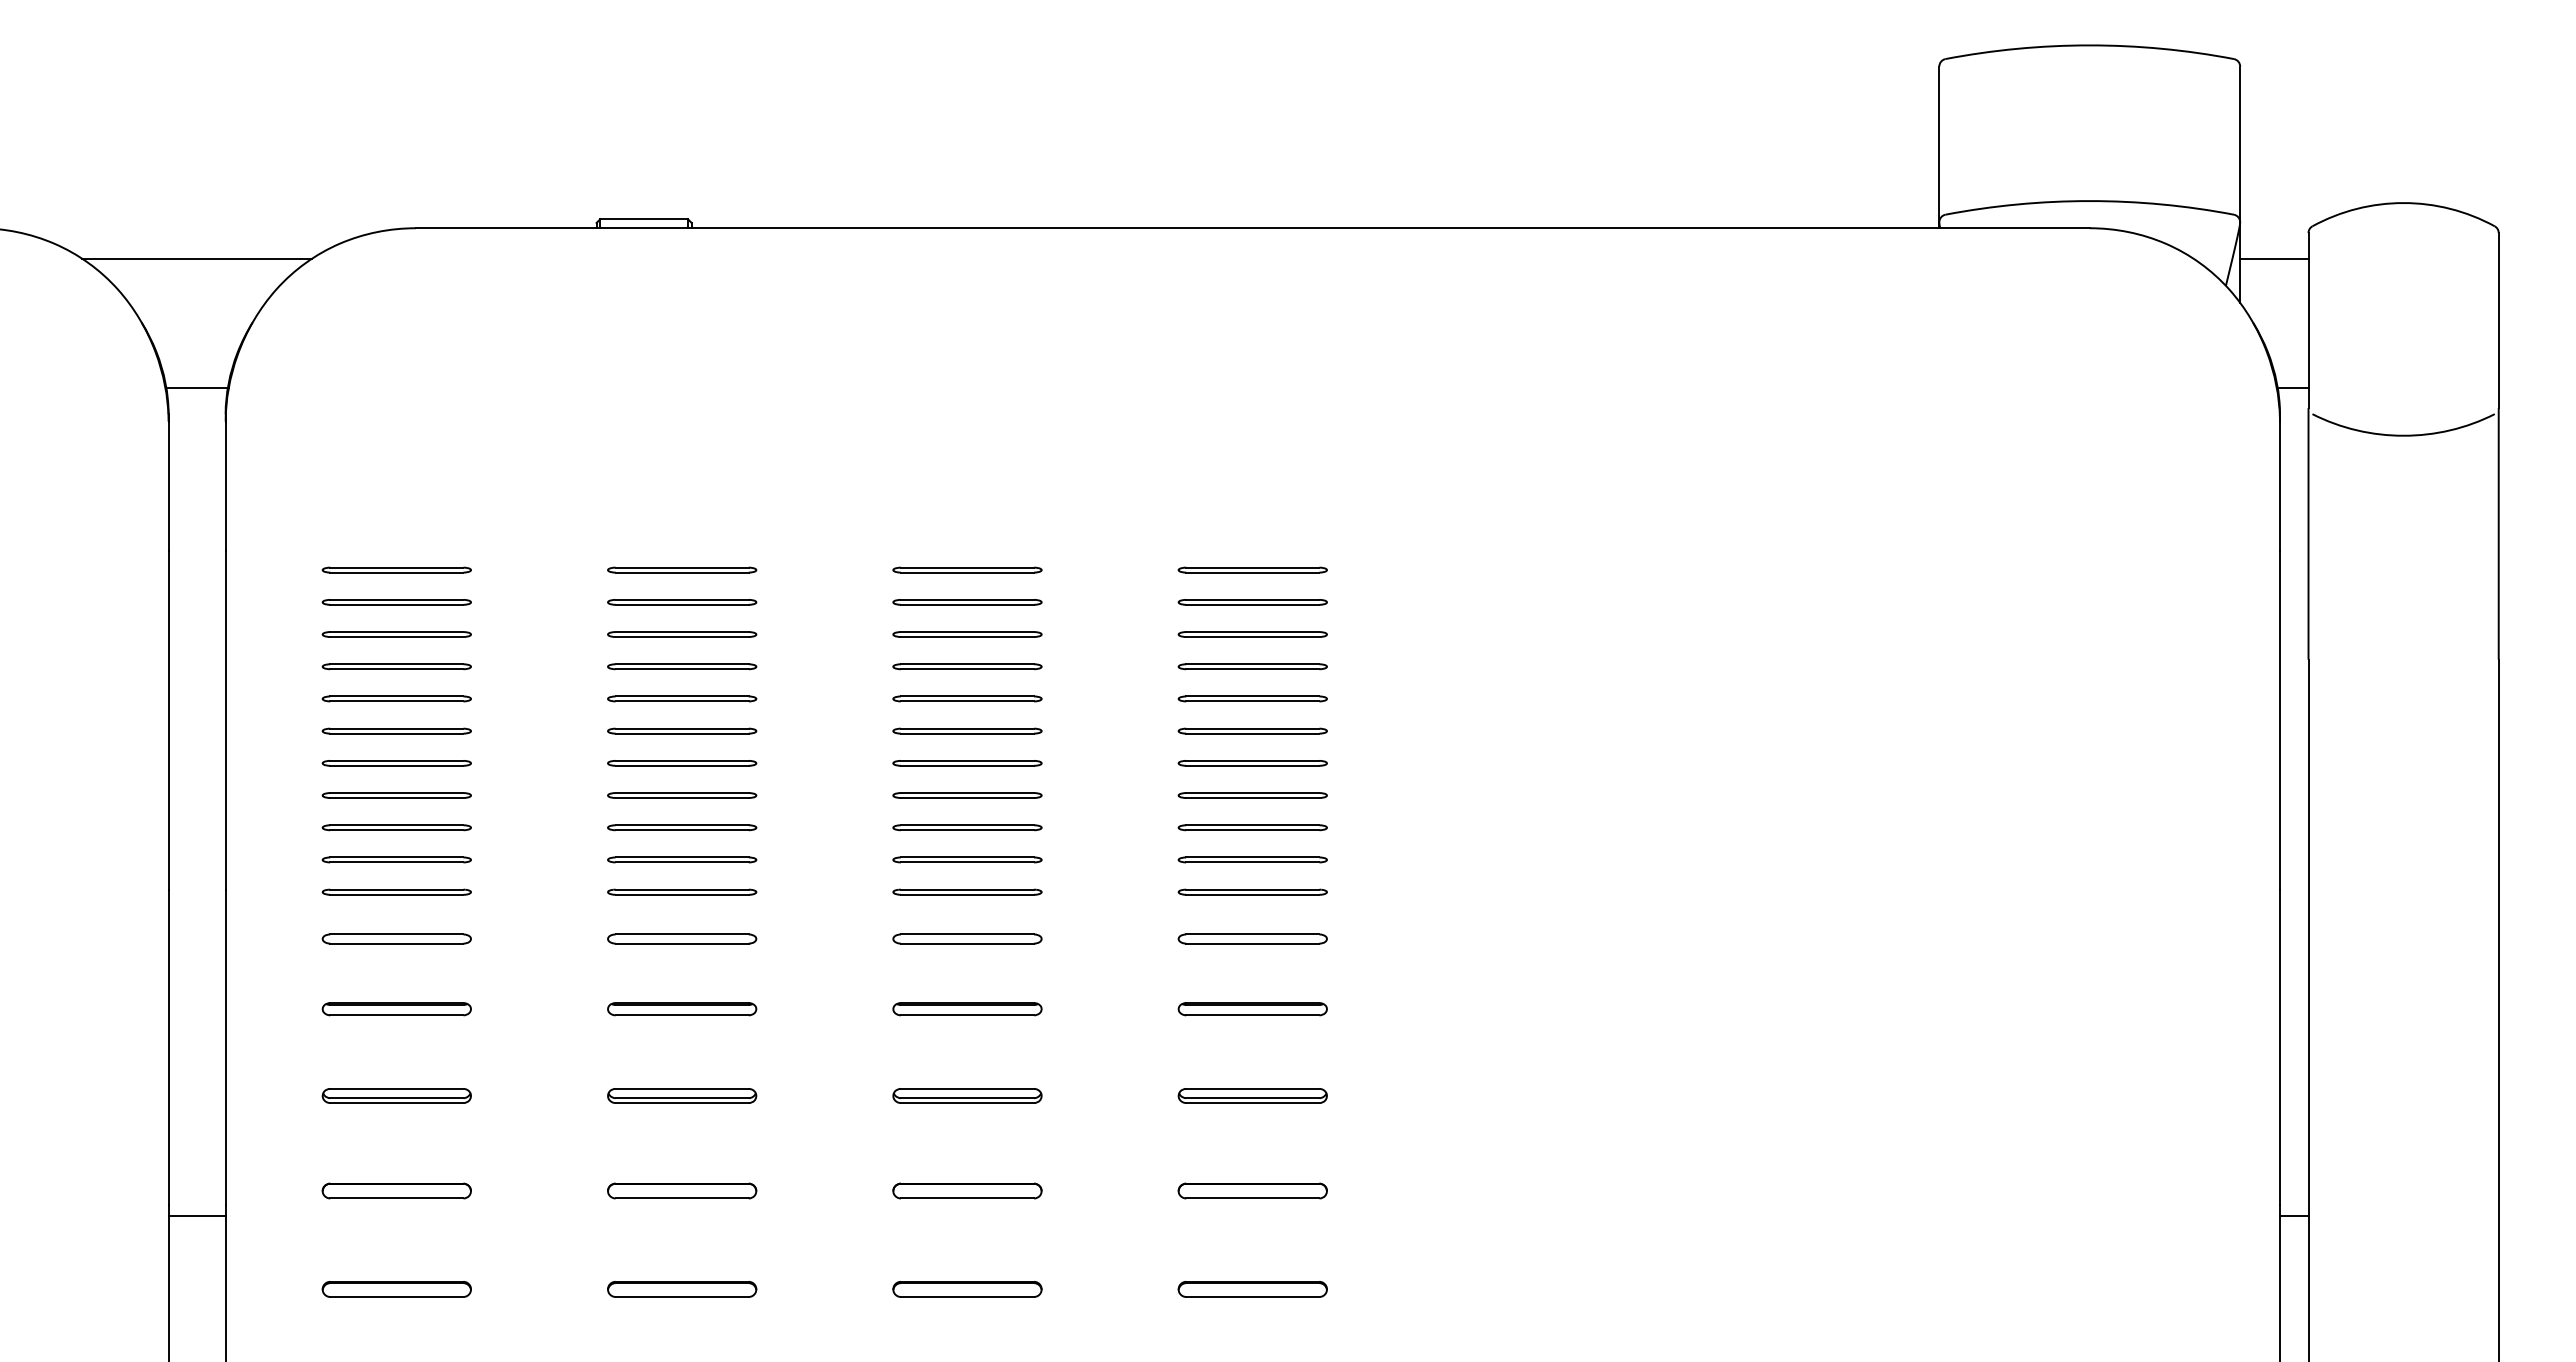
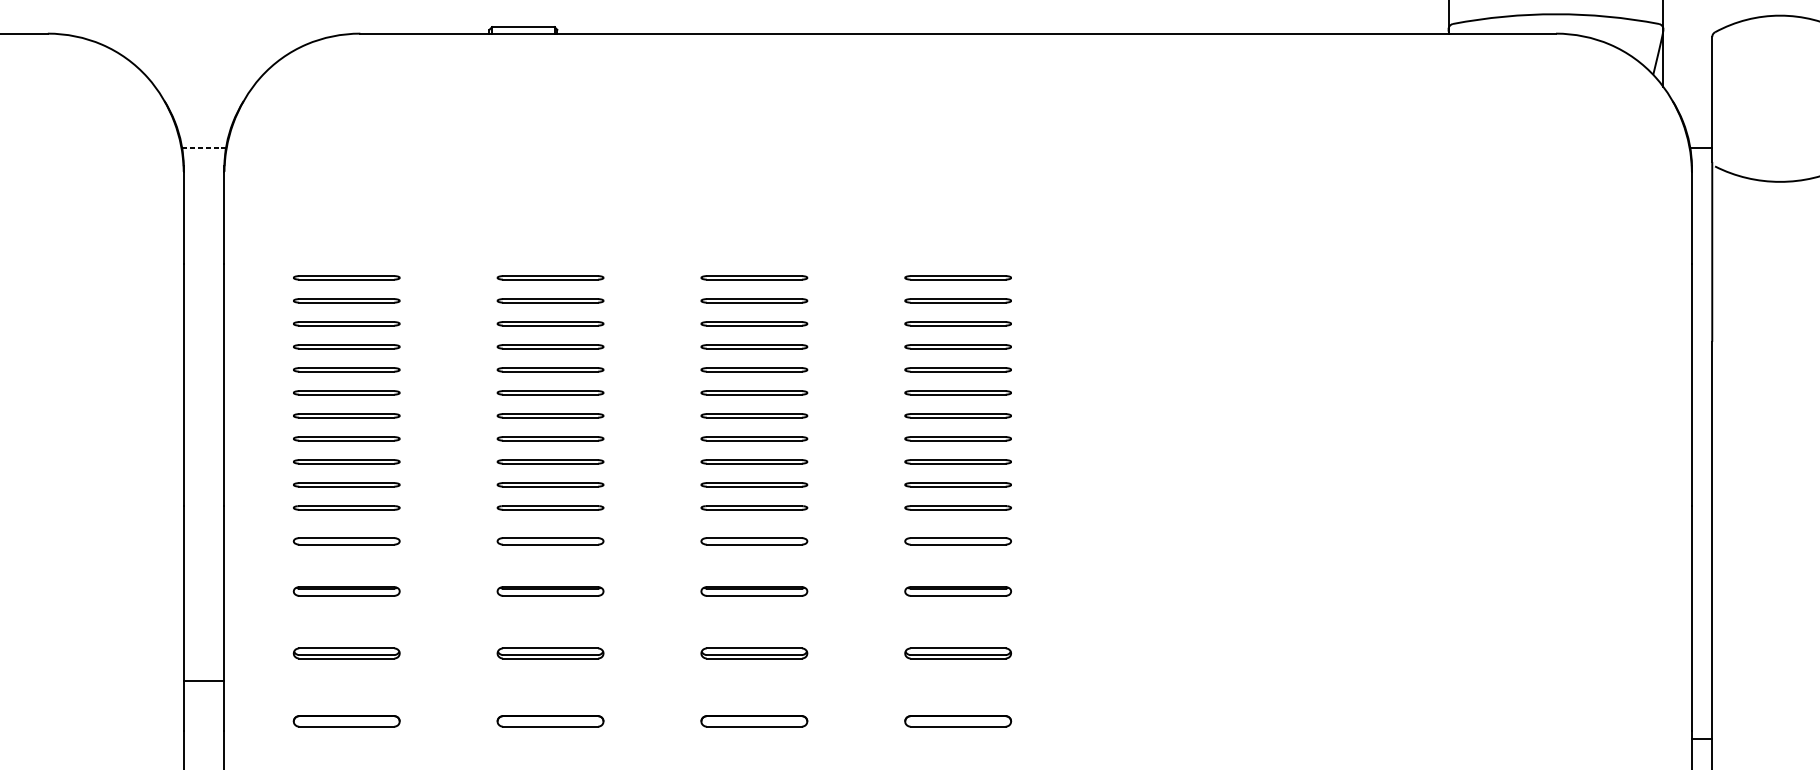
line: (196, 258) -> (203, 55), removed
line: (2274, 258) -> (1687, 55), removed
line: (198, 388) -> (205, 148), solid -> dashed
line: (196, 1215) -> (203, 680), moved

